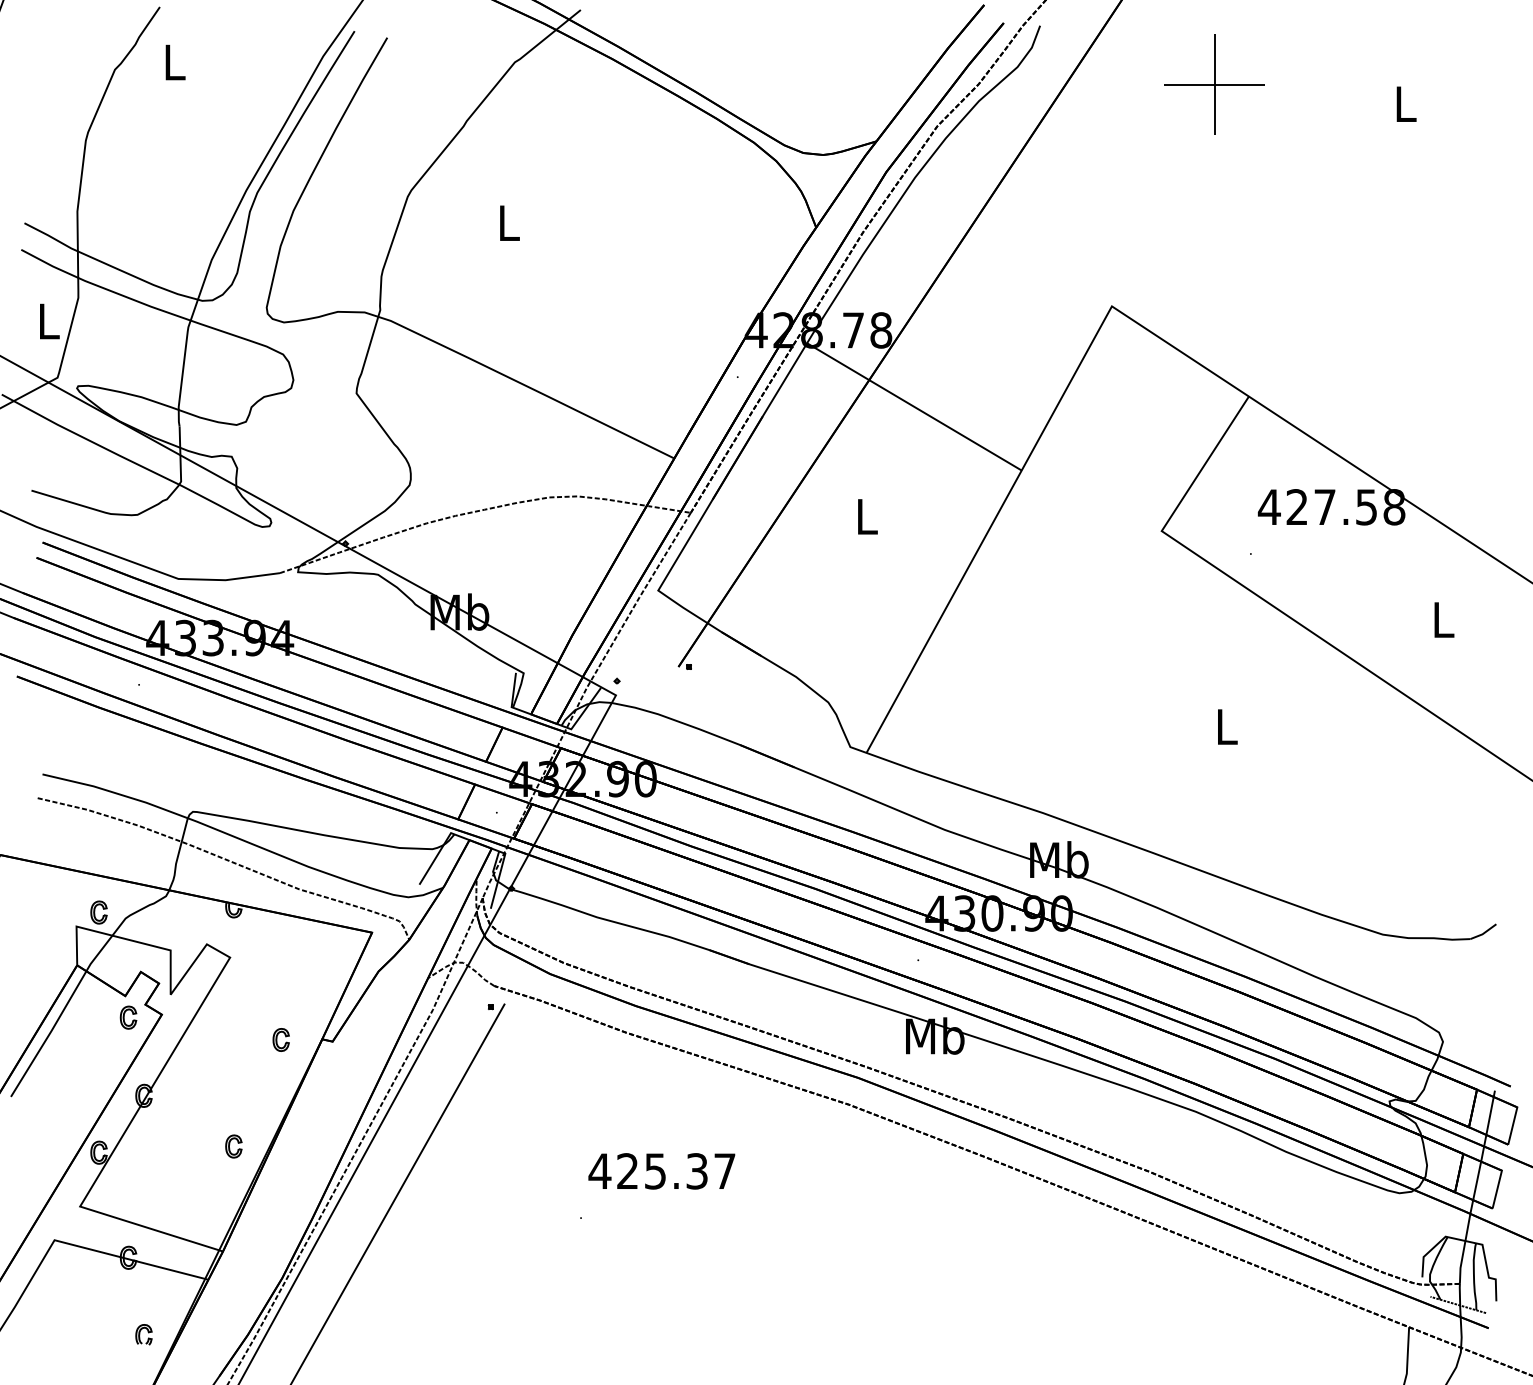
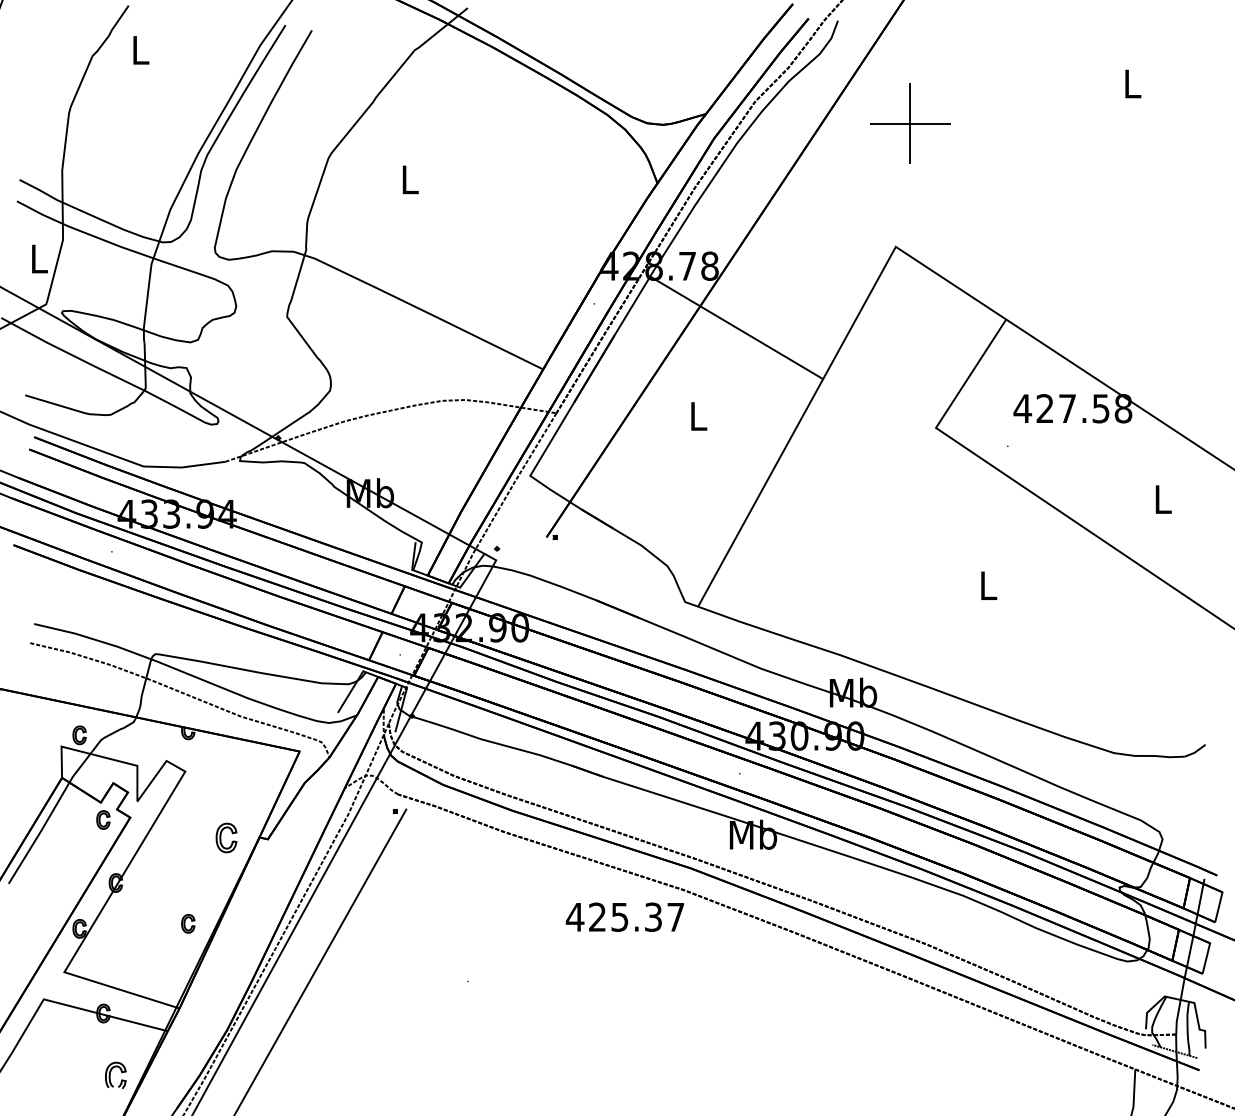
part: (1214, 84) -> (910, 123), moved
part: (280, 1039) -> (225, 837), size x1.6
text: (661, 1171) -> (624, 917), moved
part: (143, 1334) -> (115, 1075), size x1.6

